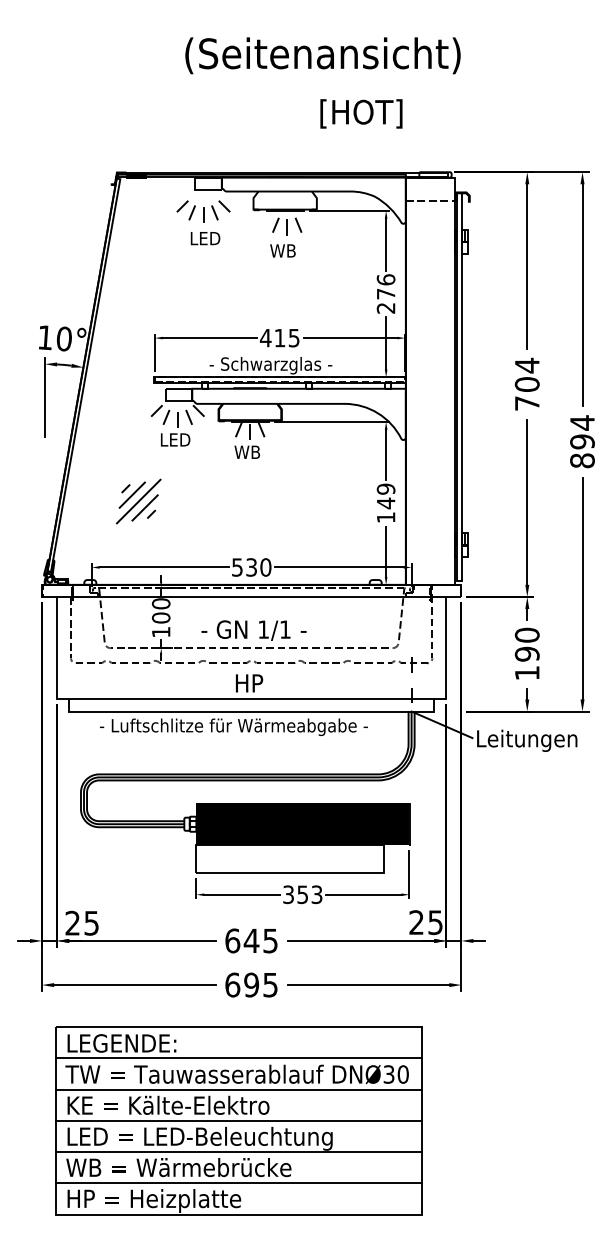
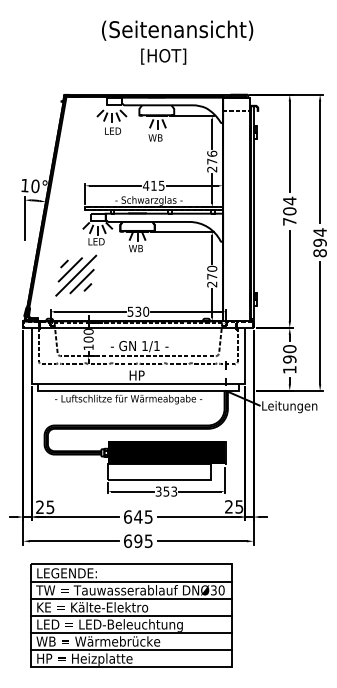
text: (361, 113) -> (163, 56), moved
part: (139, 501) -> (76, 275), size x1.67
text: (386, 503) -> (212, 276), 149 -> 270

